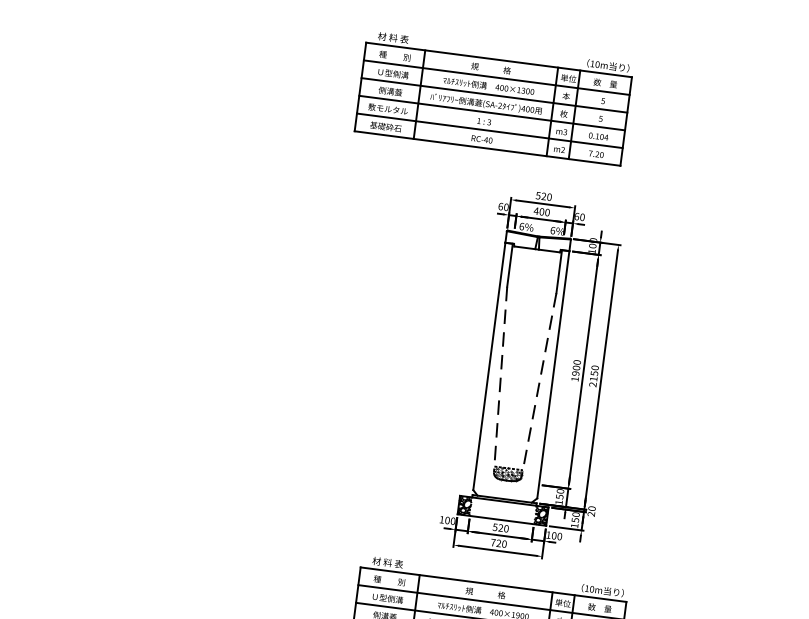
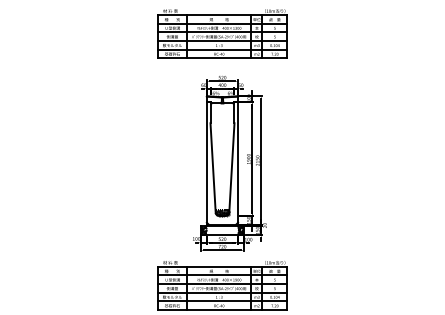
part: (494, 97) -> (222, 33), moved
line: (501, 380) -> (213, 168), dashed -> solid
line: (538, 385) -> (231, 168), dashed -> solid

